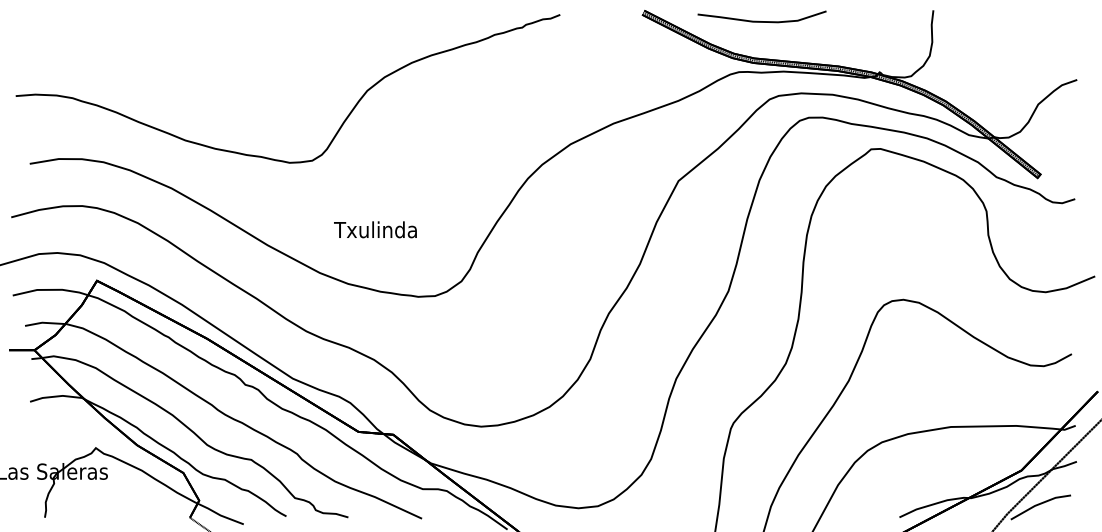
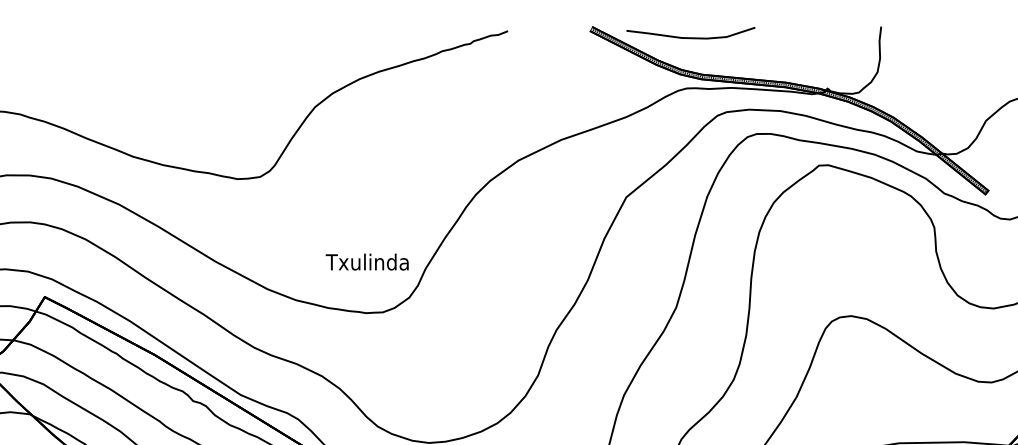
curve: (758, 20) -> (687, 36), moved
text: (375, 229) -> (367, 261), moved

